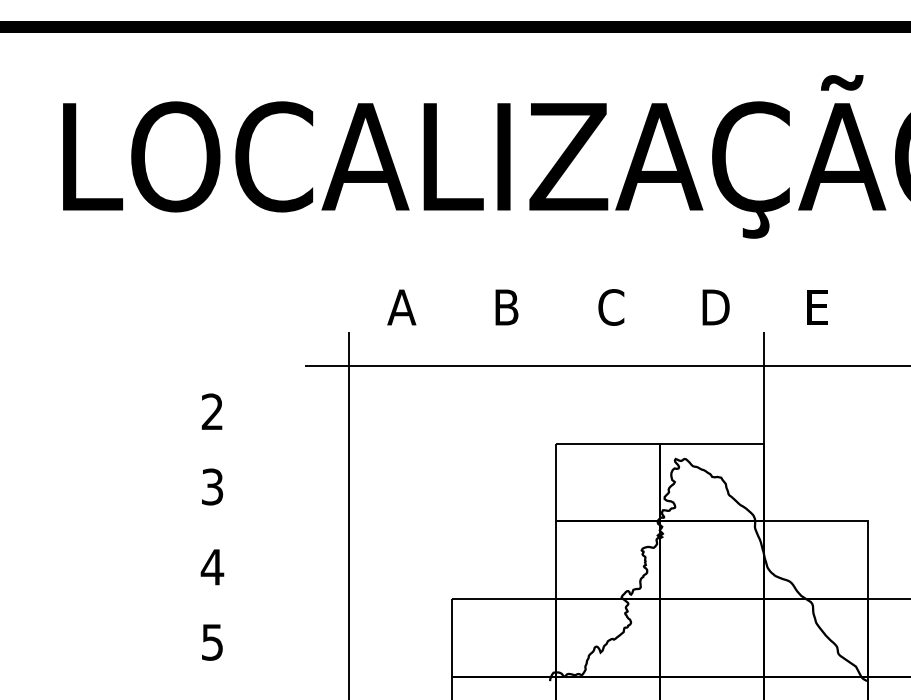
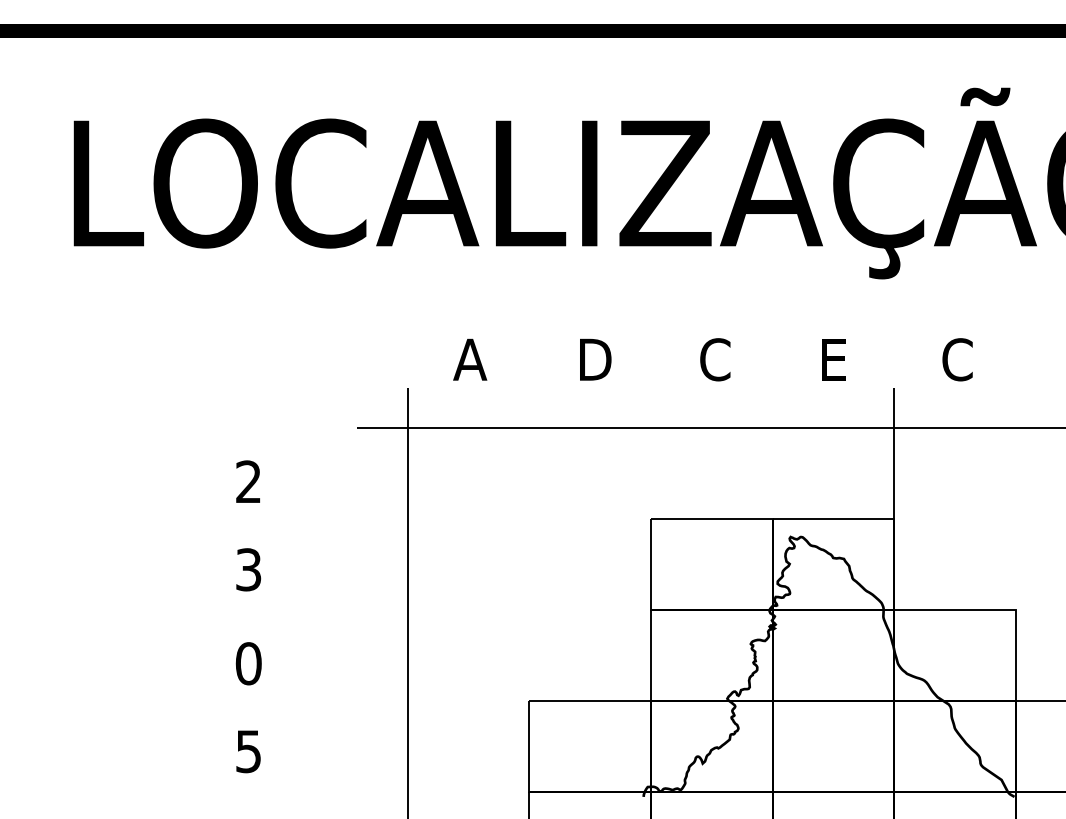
text: (511, 307) -> (598, 359), B -> D
text: (715, 307) -> (837, 359), D -> E
text: (818, 307) -> (957, 359), E -> C
text: (212, 566) -> (248, 662), 4 -> 0

